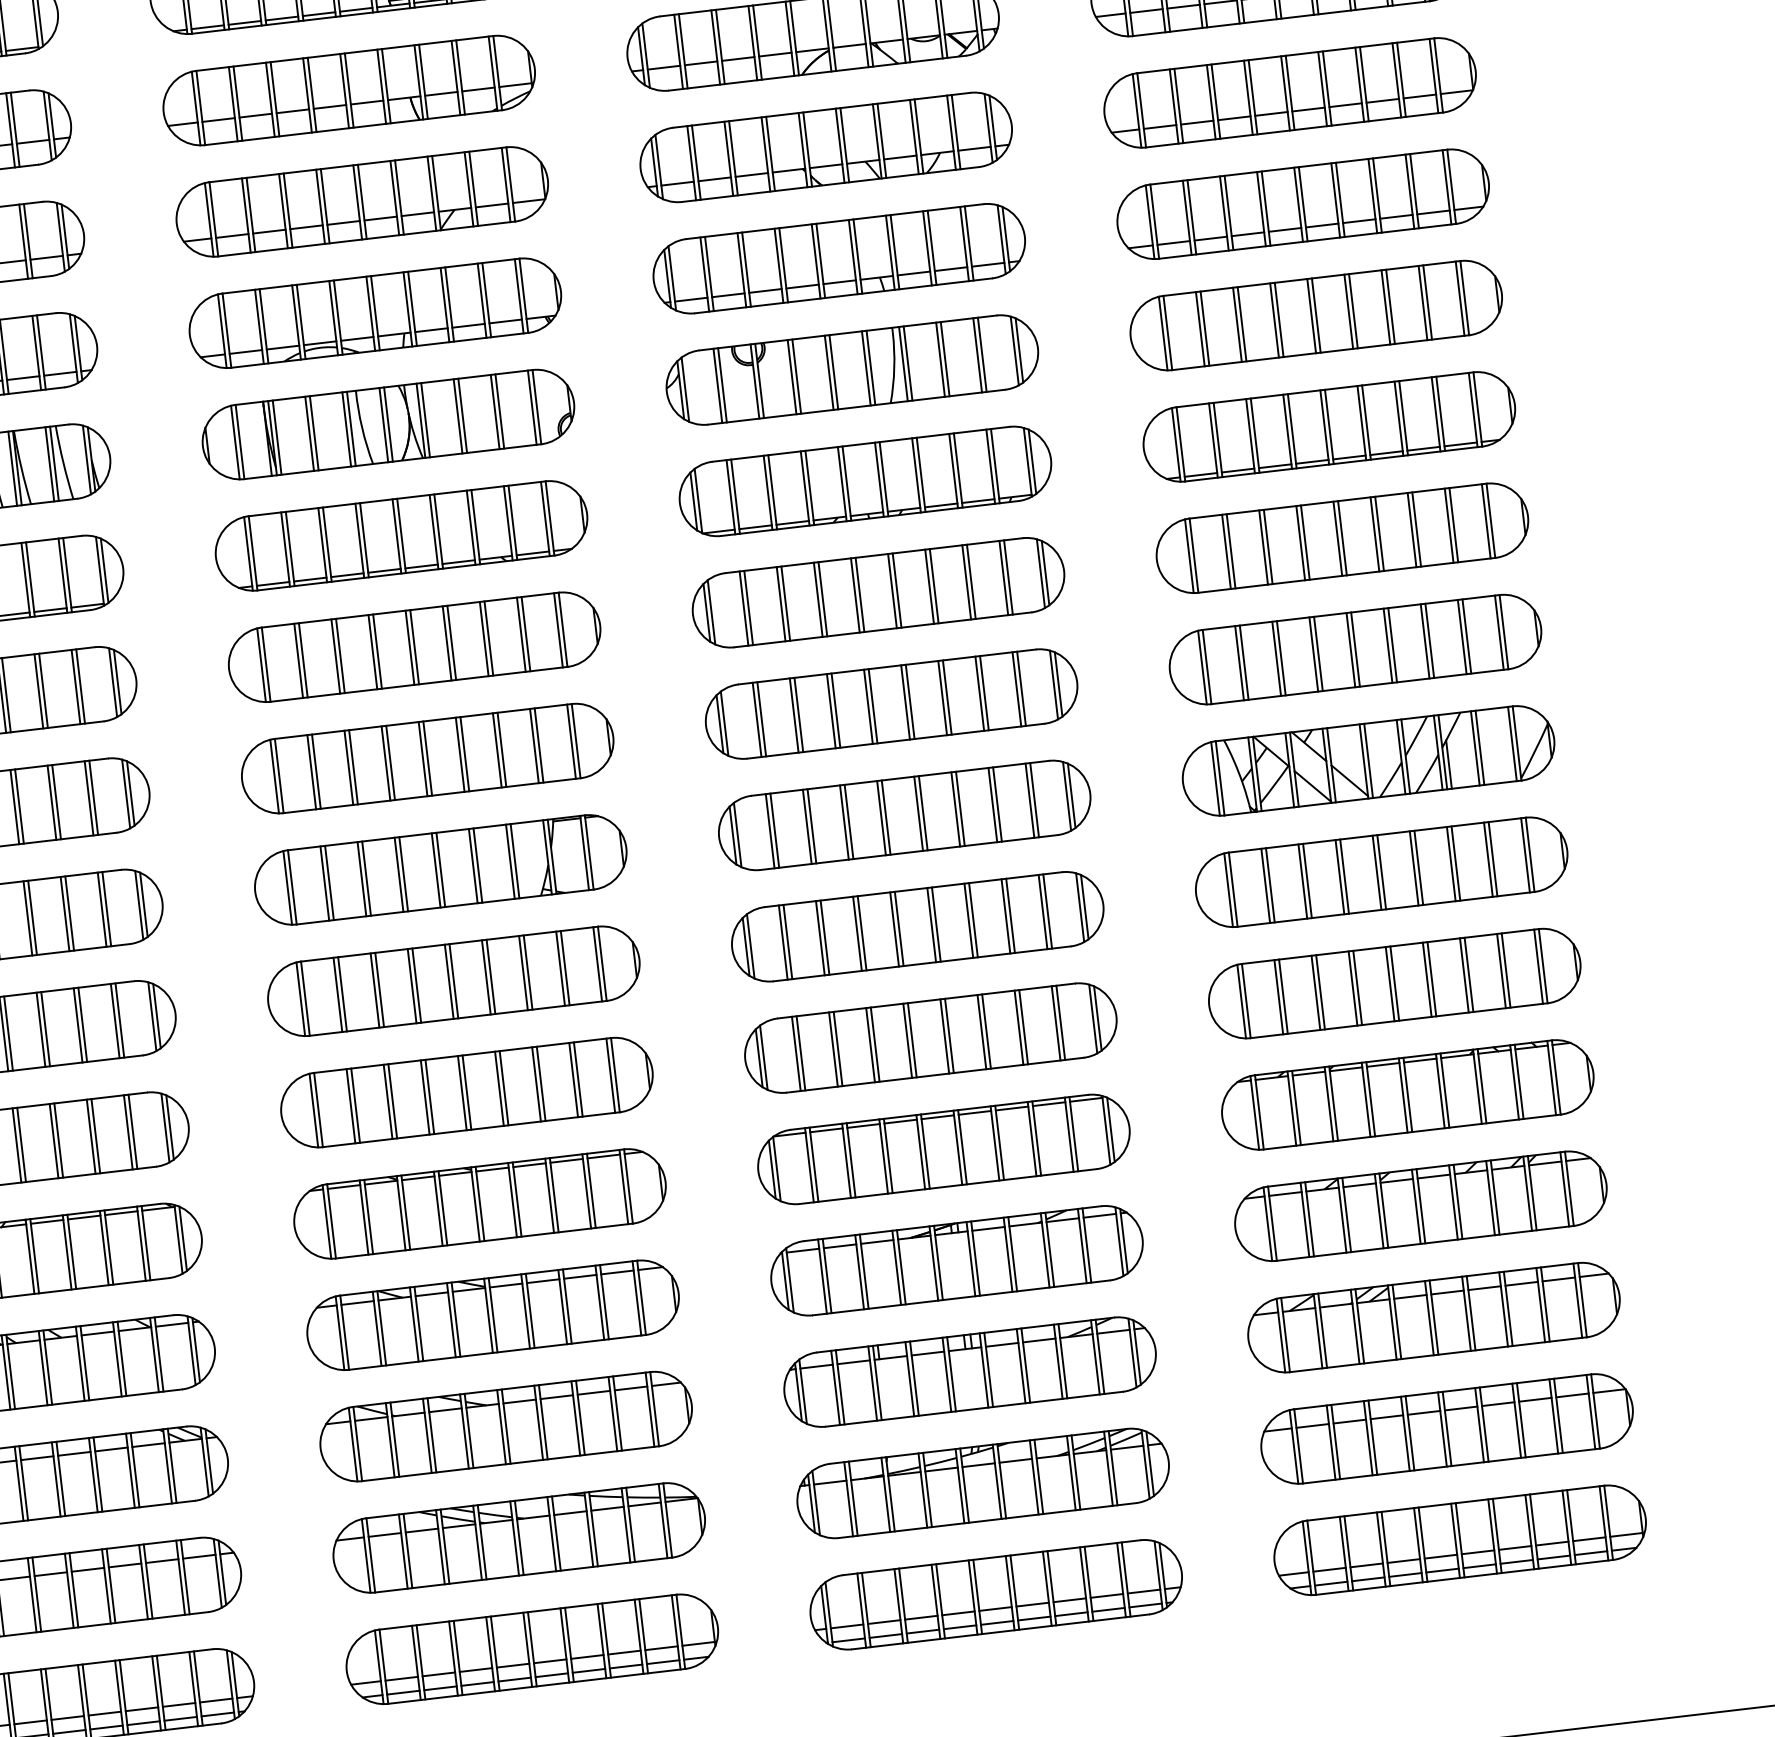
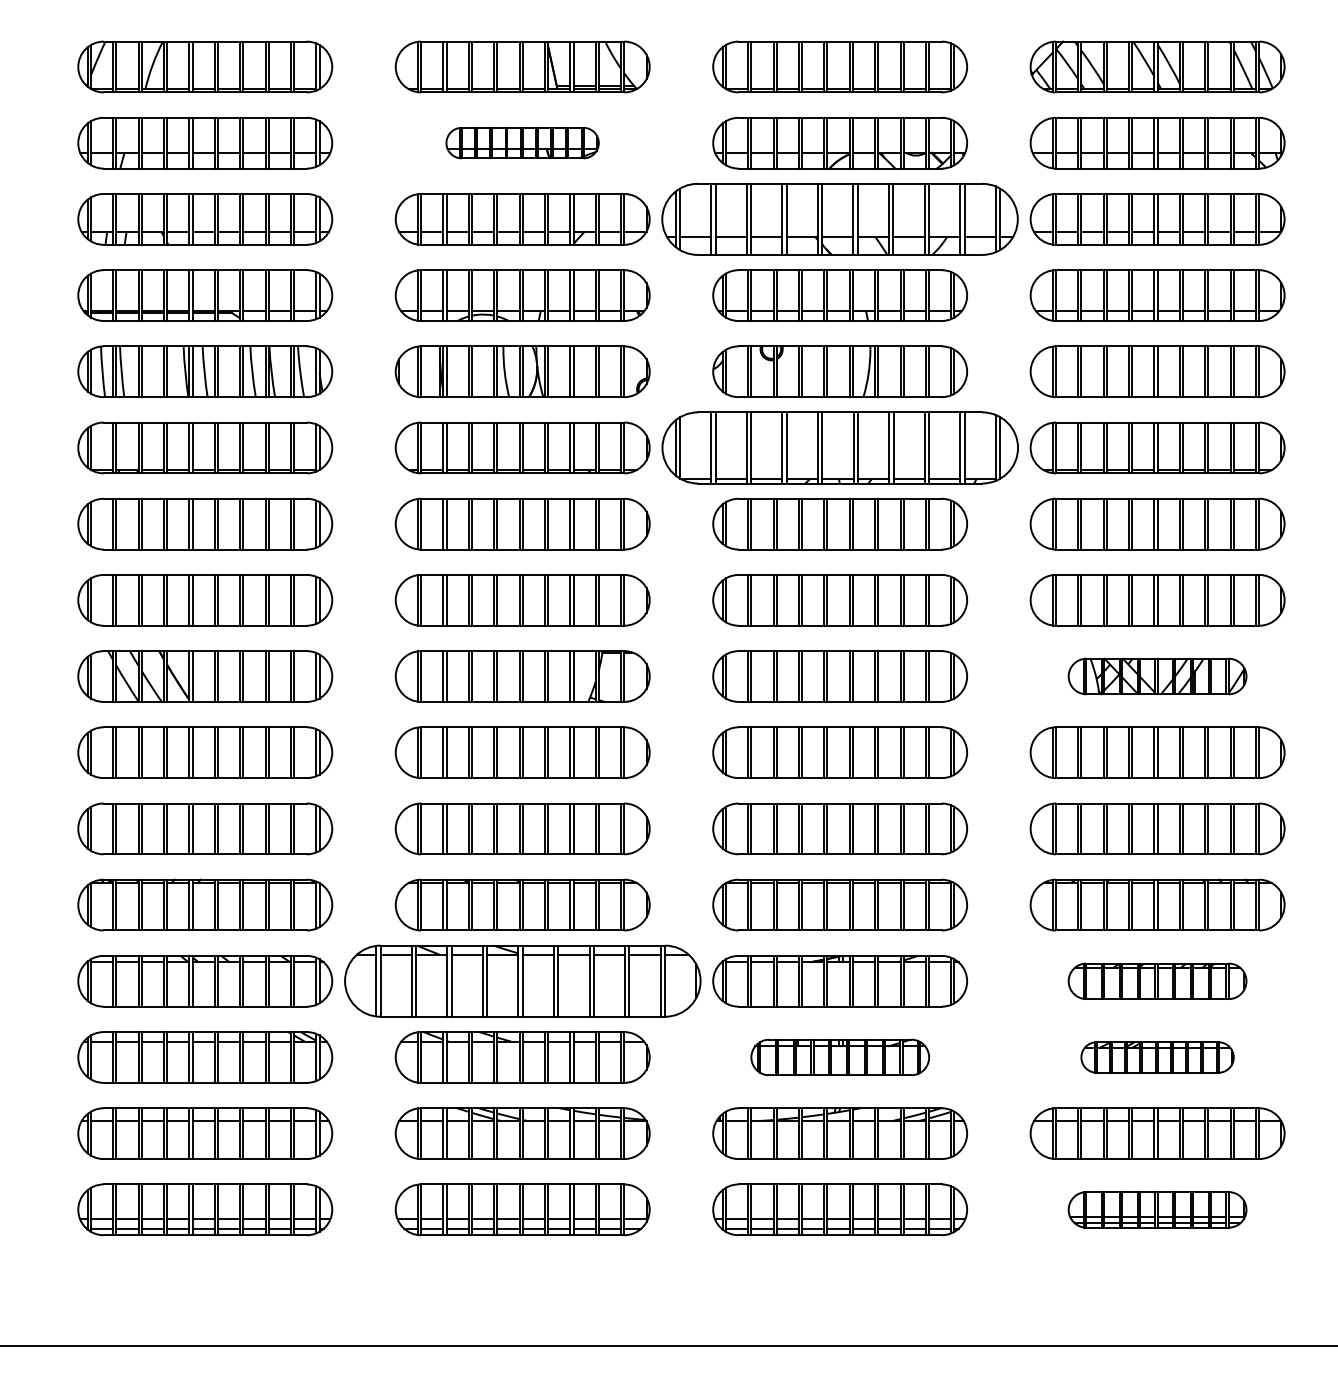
part: (348, 89) -> (522, 142), size x0.6
part: (826, 147) -> (840, 219), size x1.4
part: (864, 480) -> (839, 447), size x1.4
part: (1368, 760) -> (1157, 676), size x0.7
part: (1420, 1206) -> (1157, 981), size x0.7
part: (492, 1315) -> (522, 981), size x1.4
part: (1433, 1317) -> (1157, 1057), size x0.6
part: (970, 1372) -> (840, 1057), size x0.7
part: (1459, 1539) -> (1157, 1209), size x0.7

